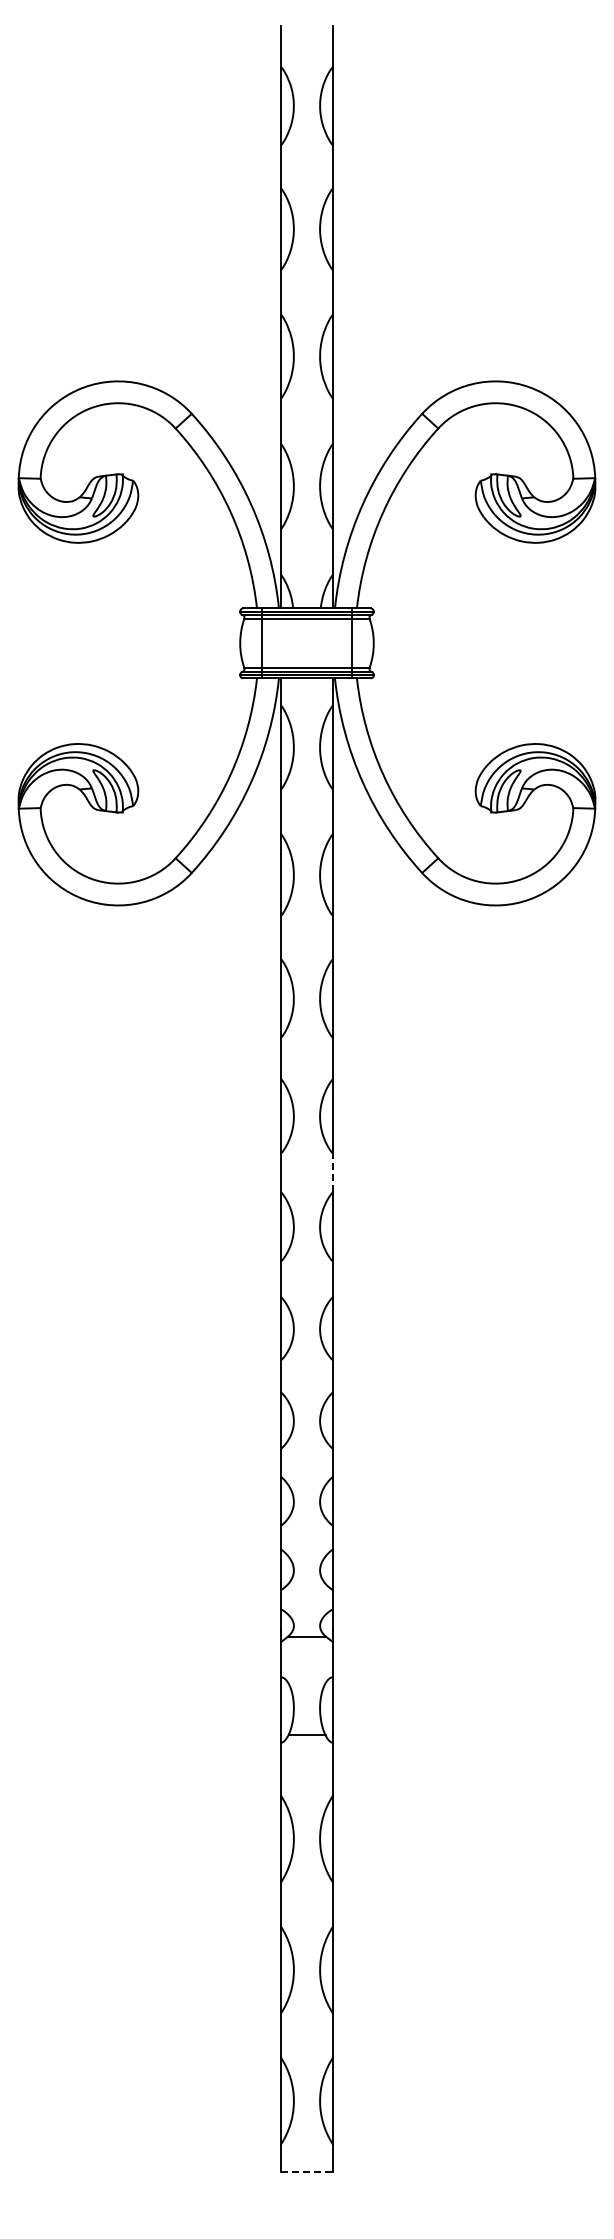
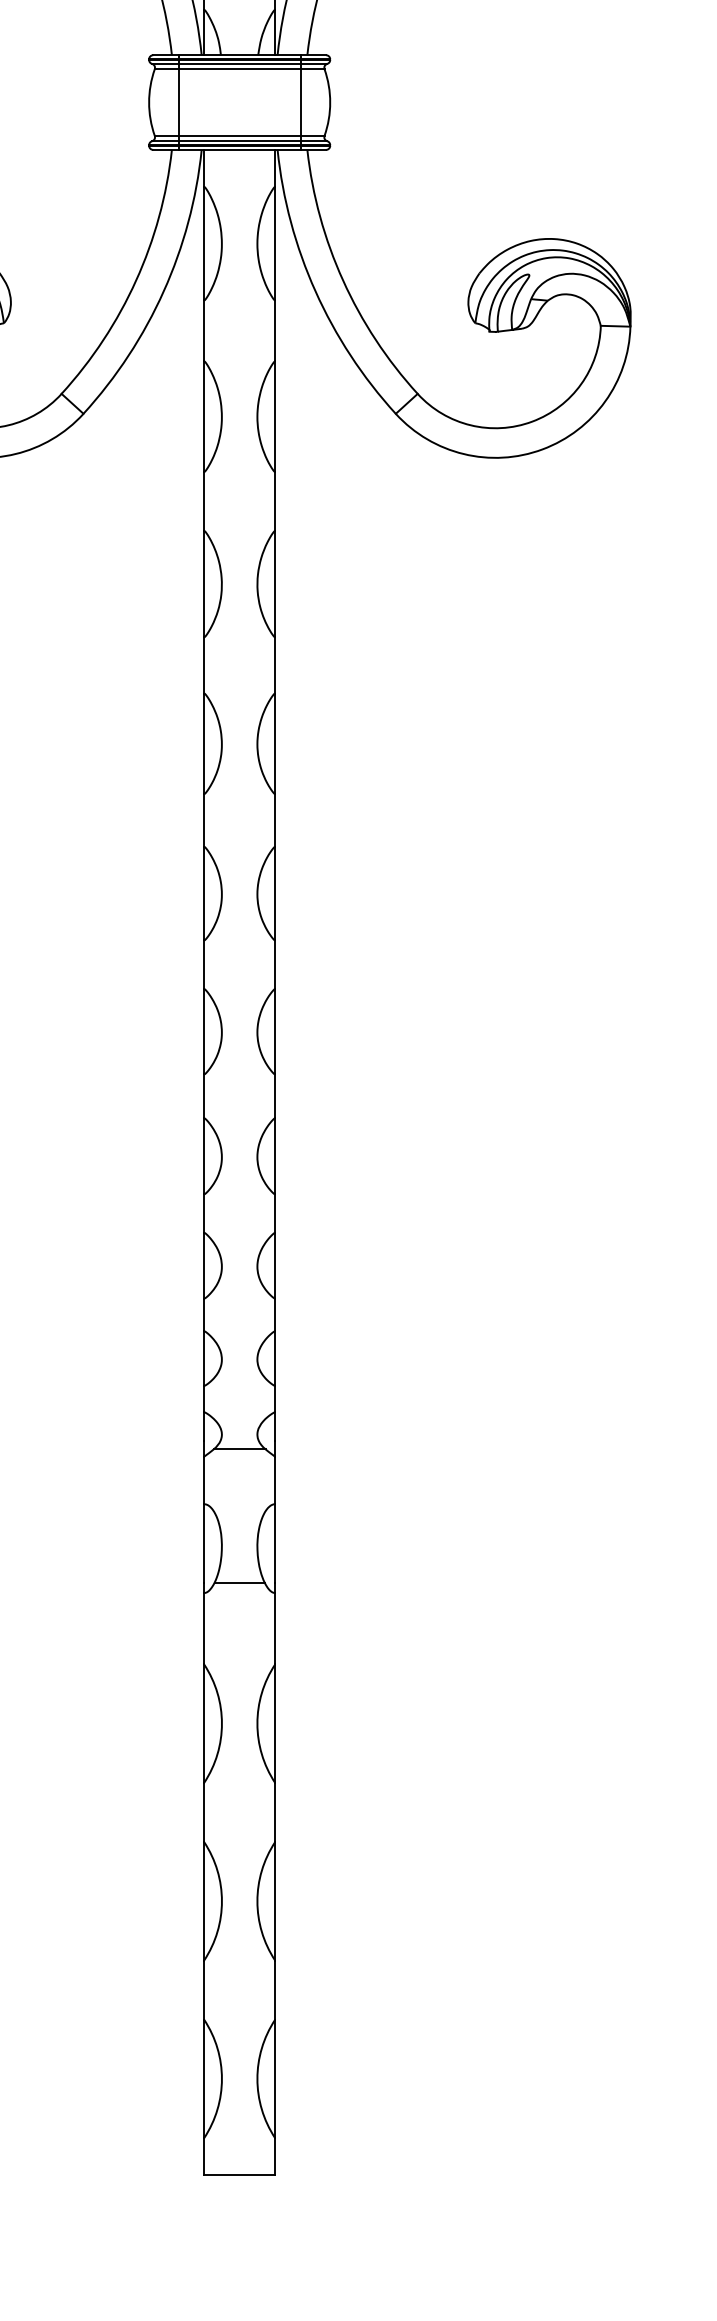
line: (333, 1172) -> (275, 819), dashed -> solid
line: (307, 2171) -> (240, 2174), dashed -> solid

